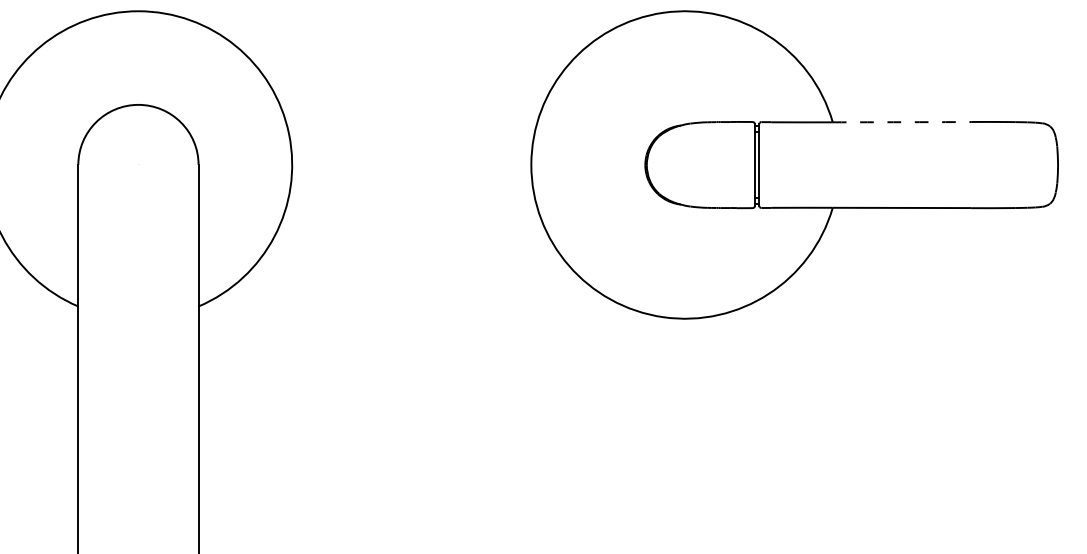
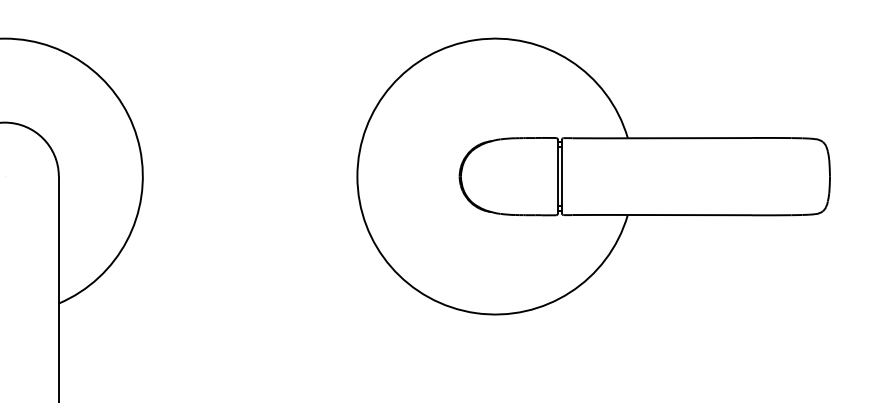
arc: (902, 122) -> (690, 138), dashed -> solid

